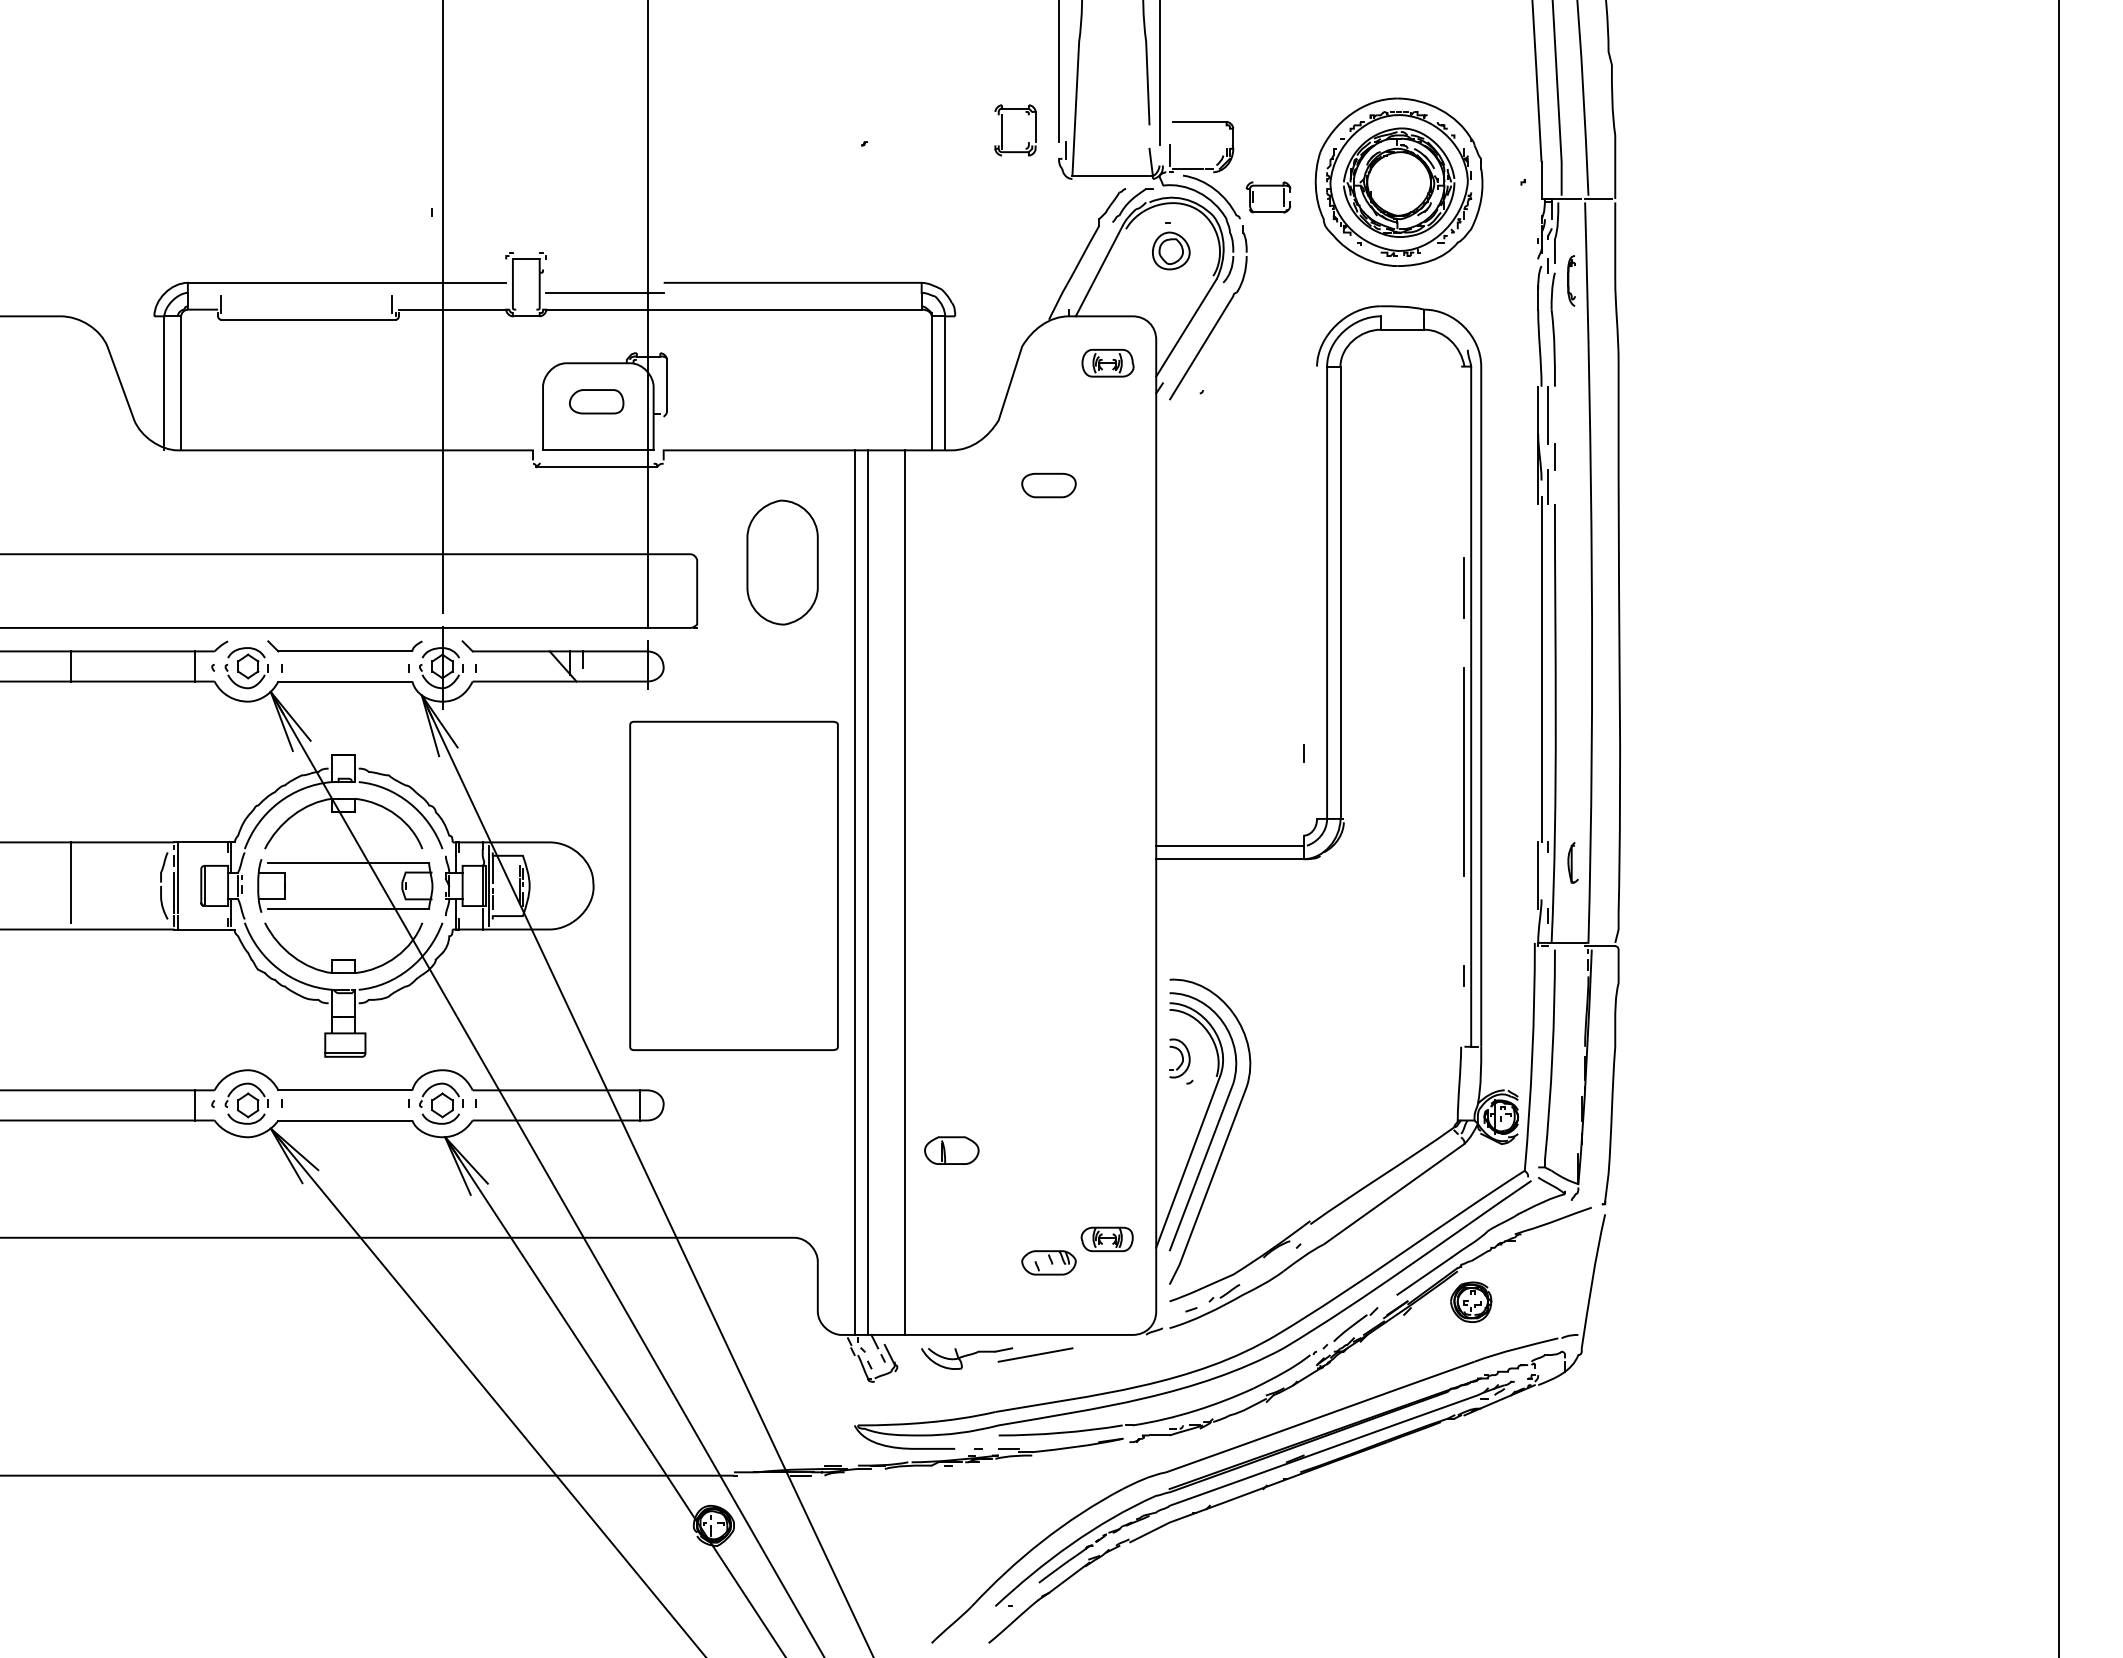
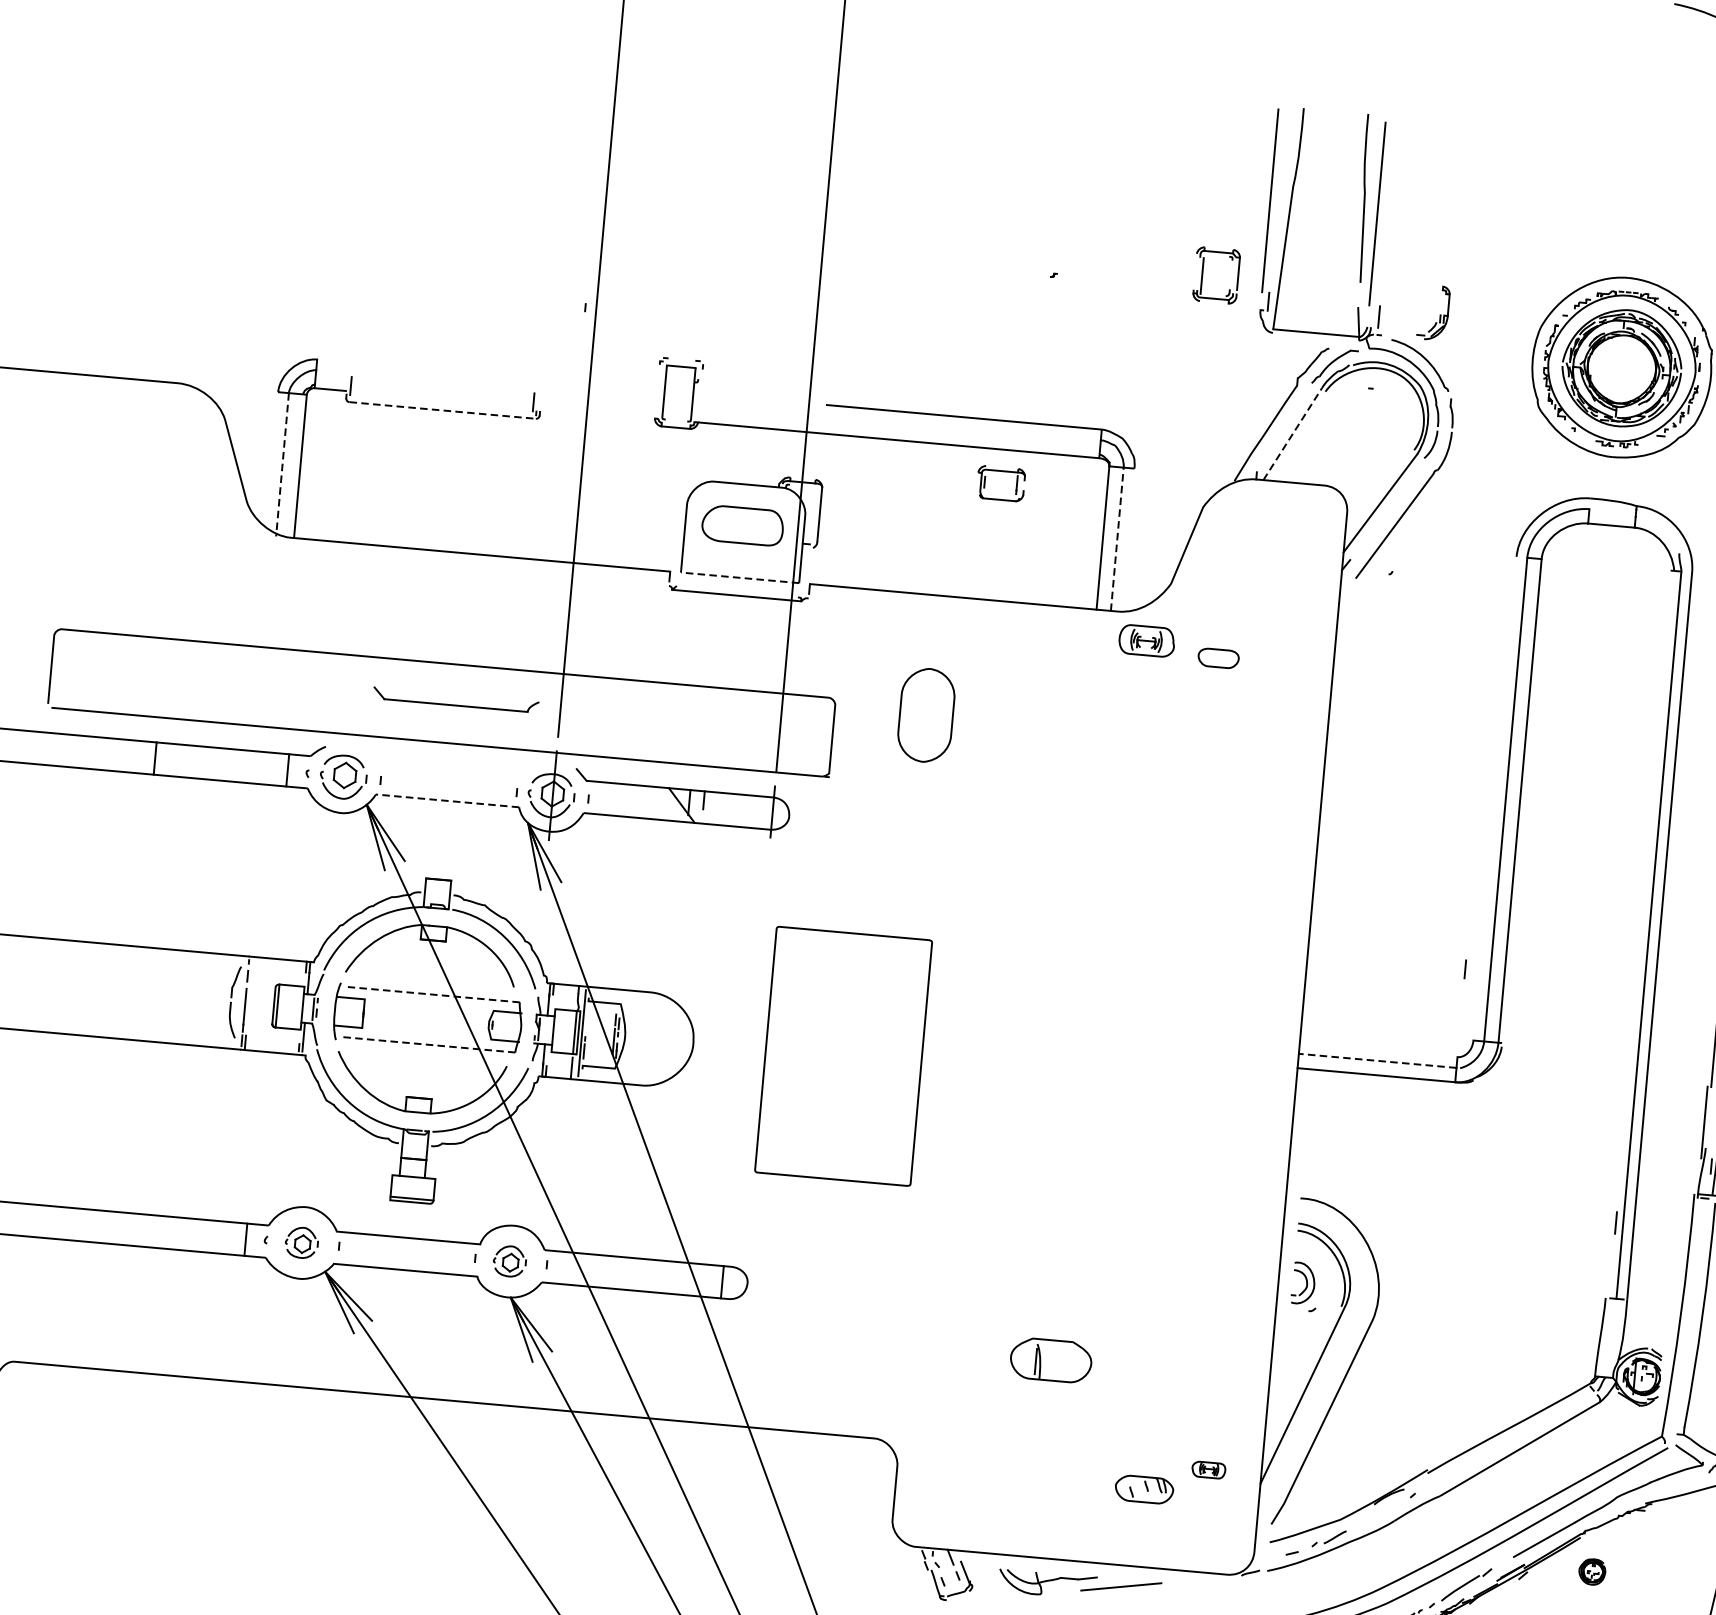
line: (1199, 122) -> (1414, 284), removed
line: (1187, 168) -> (1396, 332), removed
part: (1268, 186) -> (1001, 472), moved
part: (1171, 250) -> (1372, 418), removed
line: (1099, 271) -> (1293, 434), solid -> dashed
line: (346, 282) -> (486, 374), removed
line: (604, 292) -> (761, 409), removed
line: (452, 309) -> (597, 413), removed
line: (309, 319) -> (443, 410), solid -> dashed
part: (1107, 363) -> (1146, 641), moved
line: (945, 382) -> (1117, 538), solid -> dashed
line: (164, 383) -> (282, 464), solid -> dashed
part: (596, 401) -> (742, 525), size x1.4
line: (597, 450) -> (739, 577), solid -> dashed
part: (1048, 485) -> (1218, 658), size x0.7
part: (782, 562) -> (926, 715), size x0.7
line: (1464, 587) -> (1653, 807), removed
part: (344, 646) -> (455, 700), moved
line: (344, 681) -> (446, 800), solid -> dashed
line: (1464, 771) -> (1635, 1003), removed
line: (1229, 845) -> (1377, 1060), solid -> dashed
line: (348, 862) -> (433, 994), solid -> dashed
line: (492, 868) -> (587, 1014), removed
line: (177, 877) -> (249, 994), removed
line: (70, 882) -> (134, 989), removed
part: (733, 885) -> (843, 1056), size x0.7
line: (854, 892) -> (971, 1075), removed
line: (868, 892) -> (986, 1076), removed
line: (904, 892) -> (1025, 1079), removed
line: (349, 909) -> (430, 1045), solid -> dashed
part: (246, 1103) -> (301, 1242), size x0.7
part: (441, 1103) -> (510, 1261), size x0.7
curve: (1216, 1124) -> (1336, 1357), removed
part: (951, 1150) -> (1050, 1360), size x1.4
part: (1106, 1239) -> (1208, 1470), size x0.6
part: (1471, 1301) -> (1592, 1571), size x0.6

